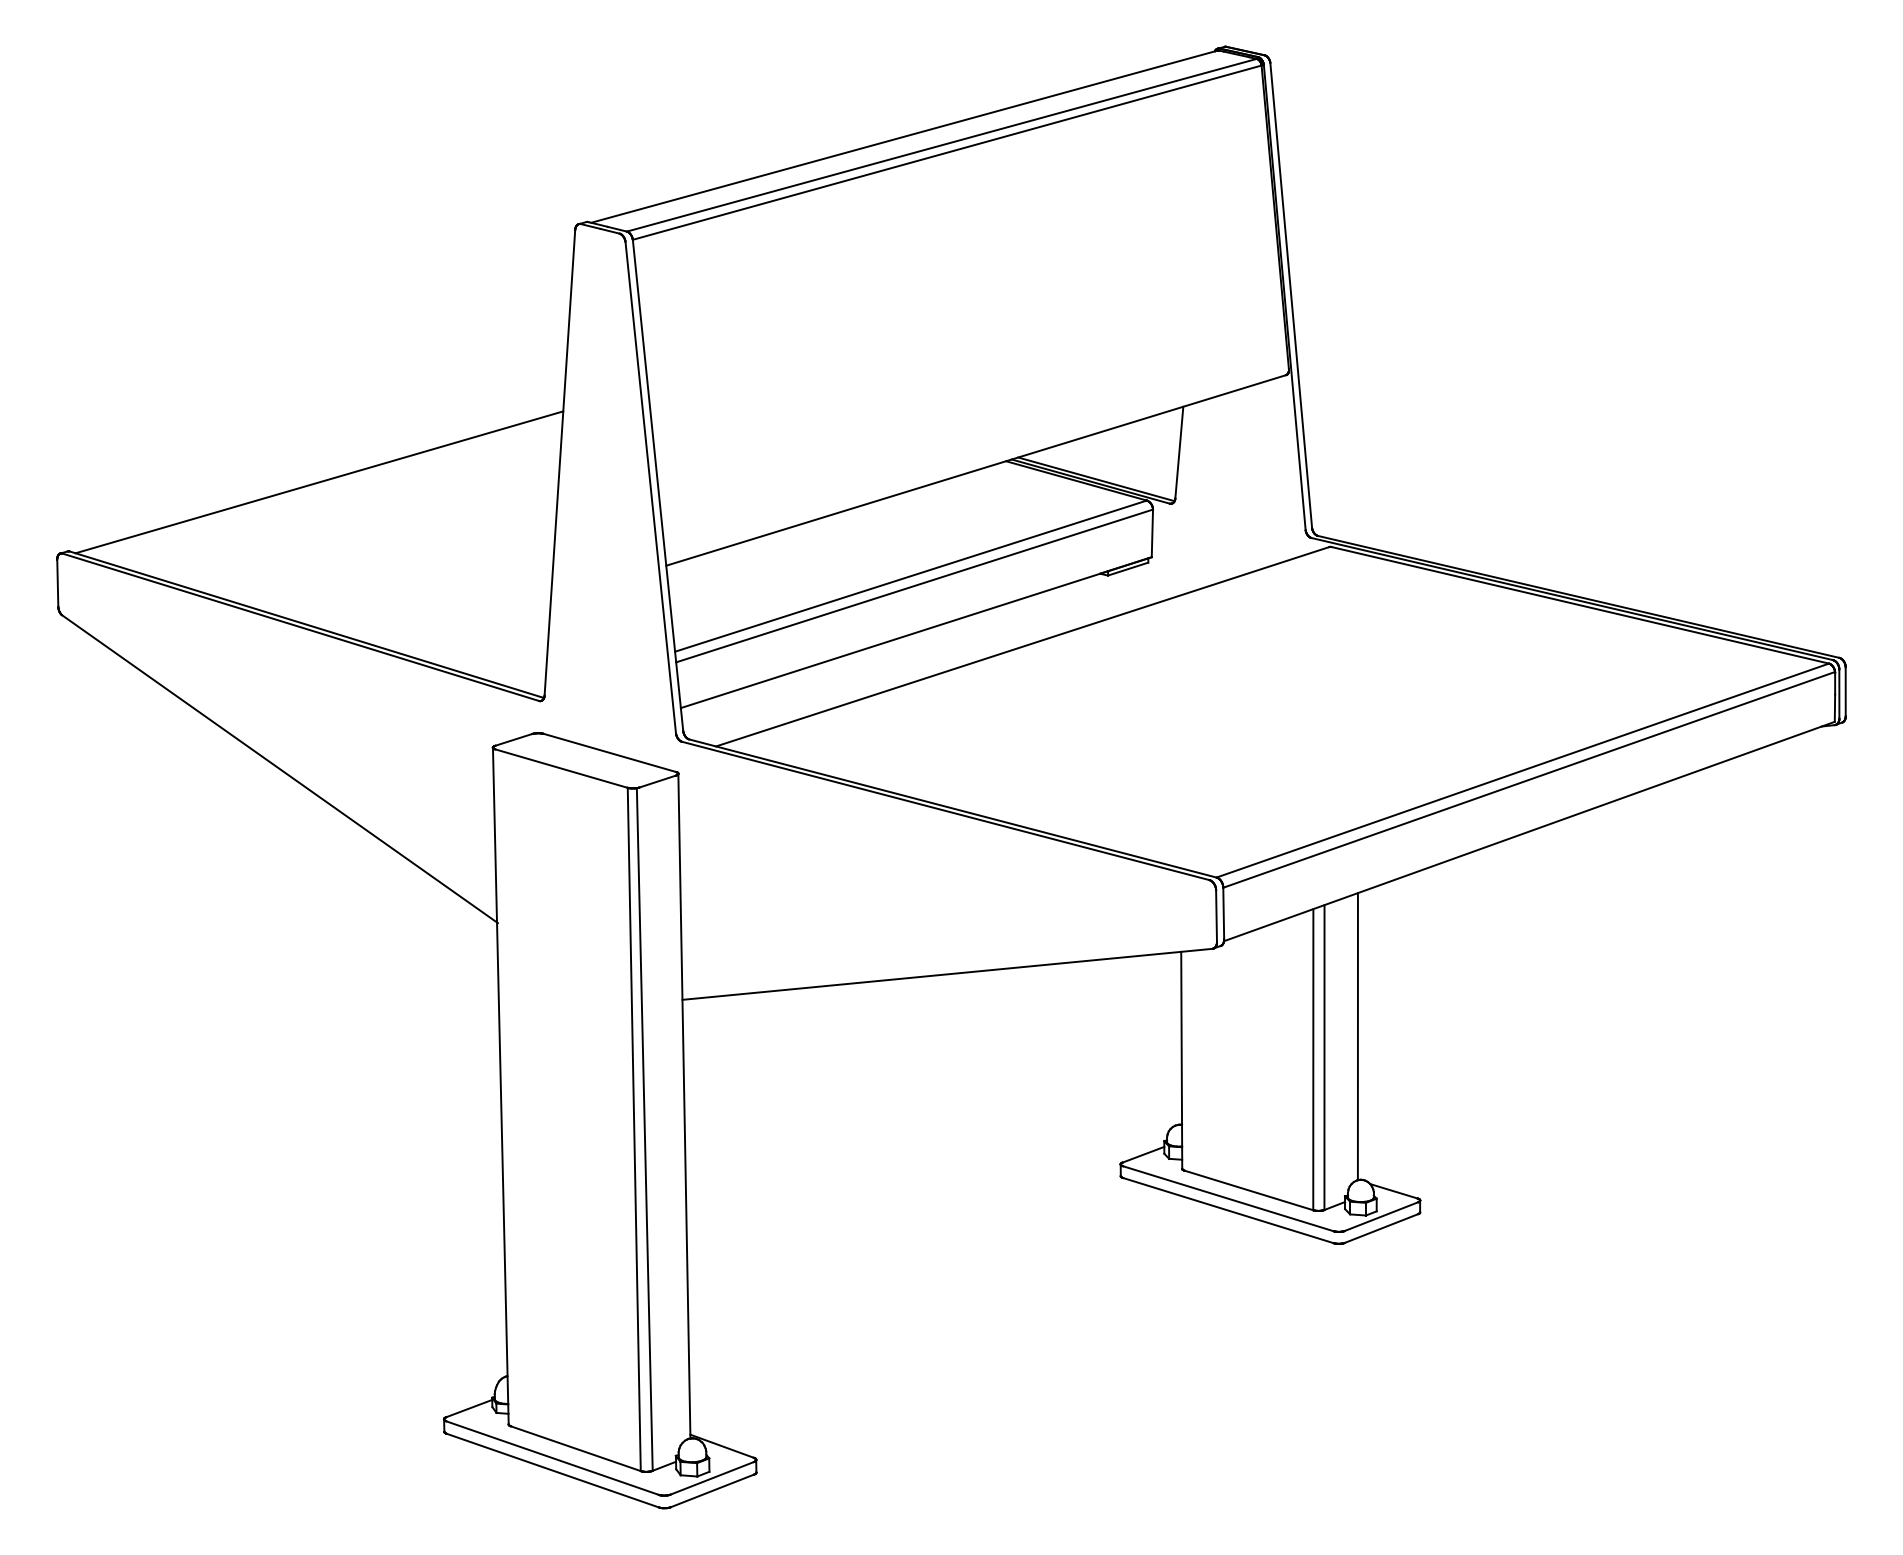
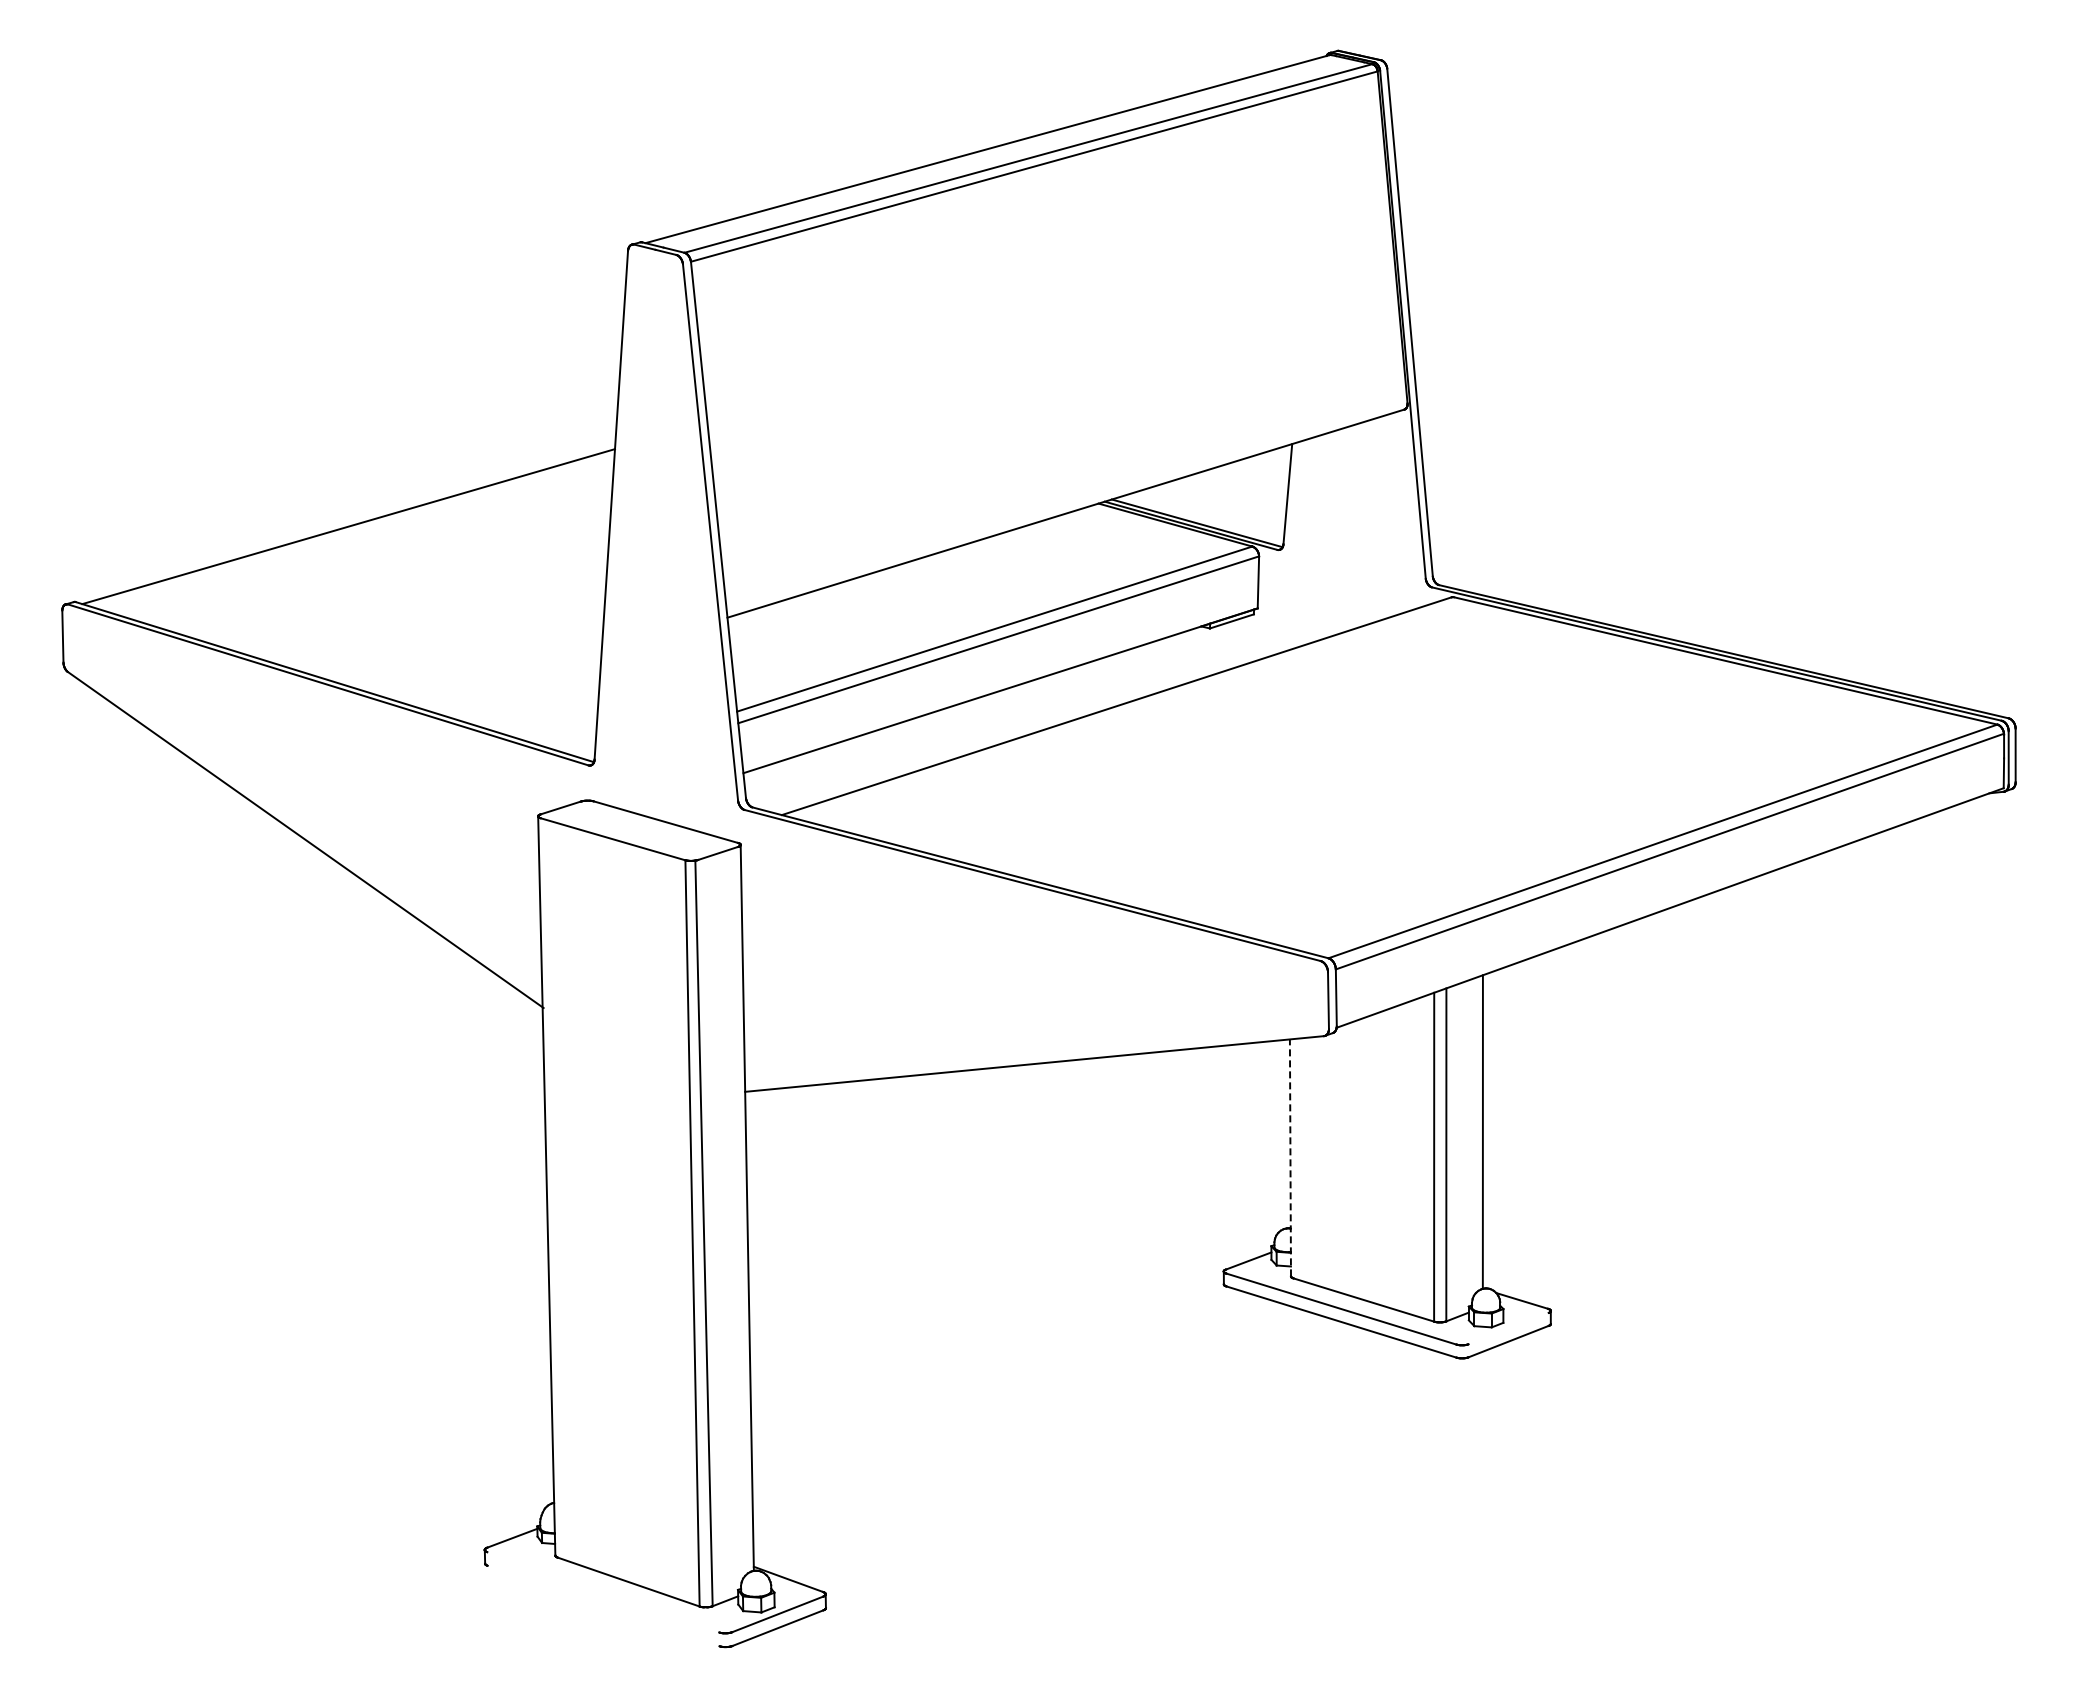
line: (1181, 1059) -> (1290, 1157), solid -> dashed
line: (1381, 1216) -> (1508, 1328), removed
line: (552, 1458) -> (603, 1592), removed
line: (552, 1470) -> (603, 1605), removed

